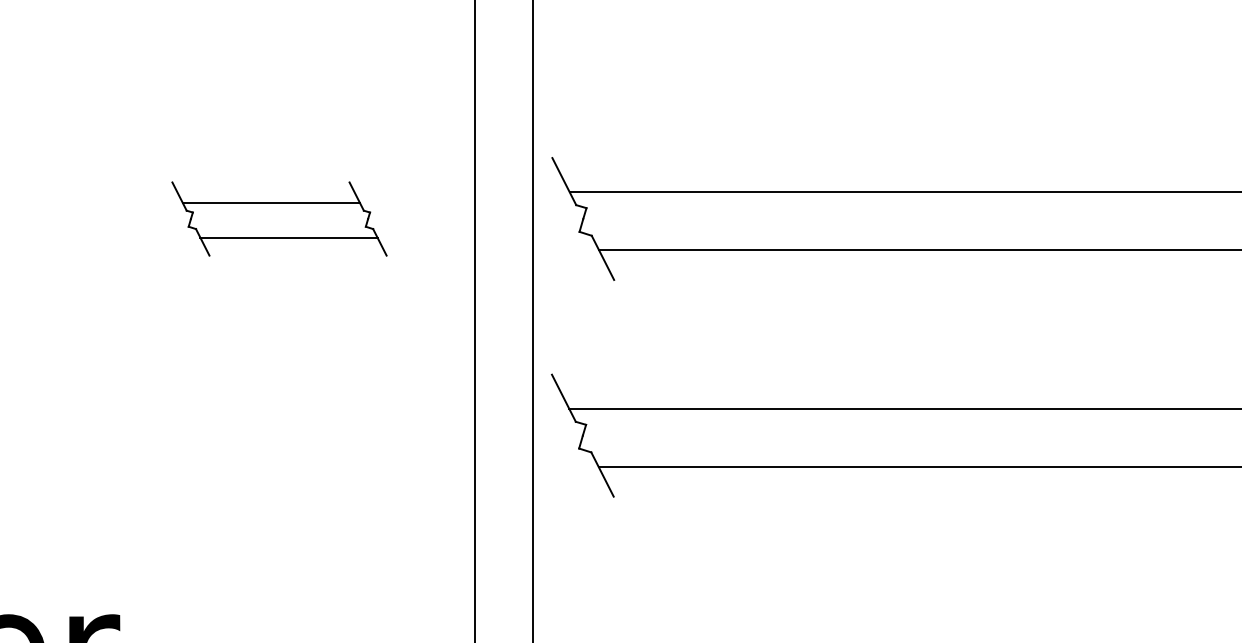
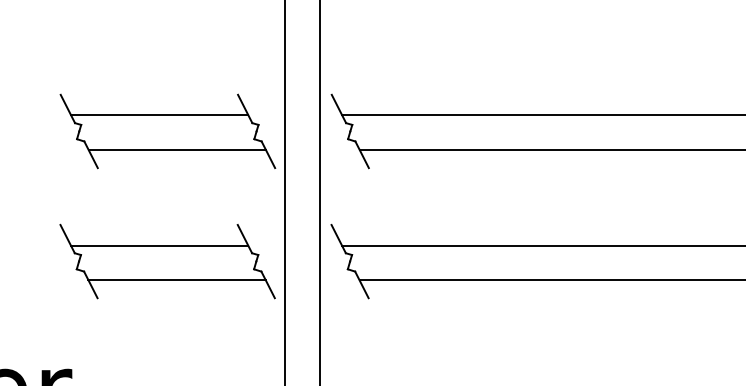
part: (278, 219) -> (167, 131), size x1.67
part: (278, 435) -> (167, 261), added

